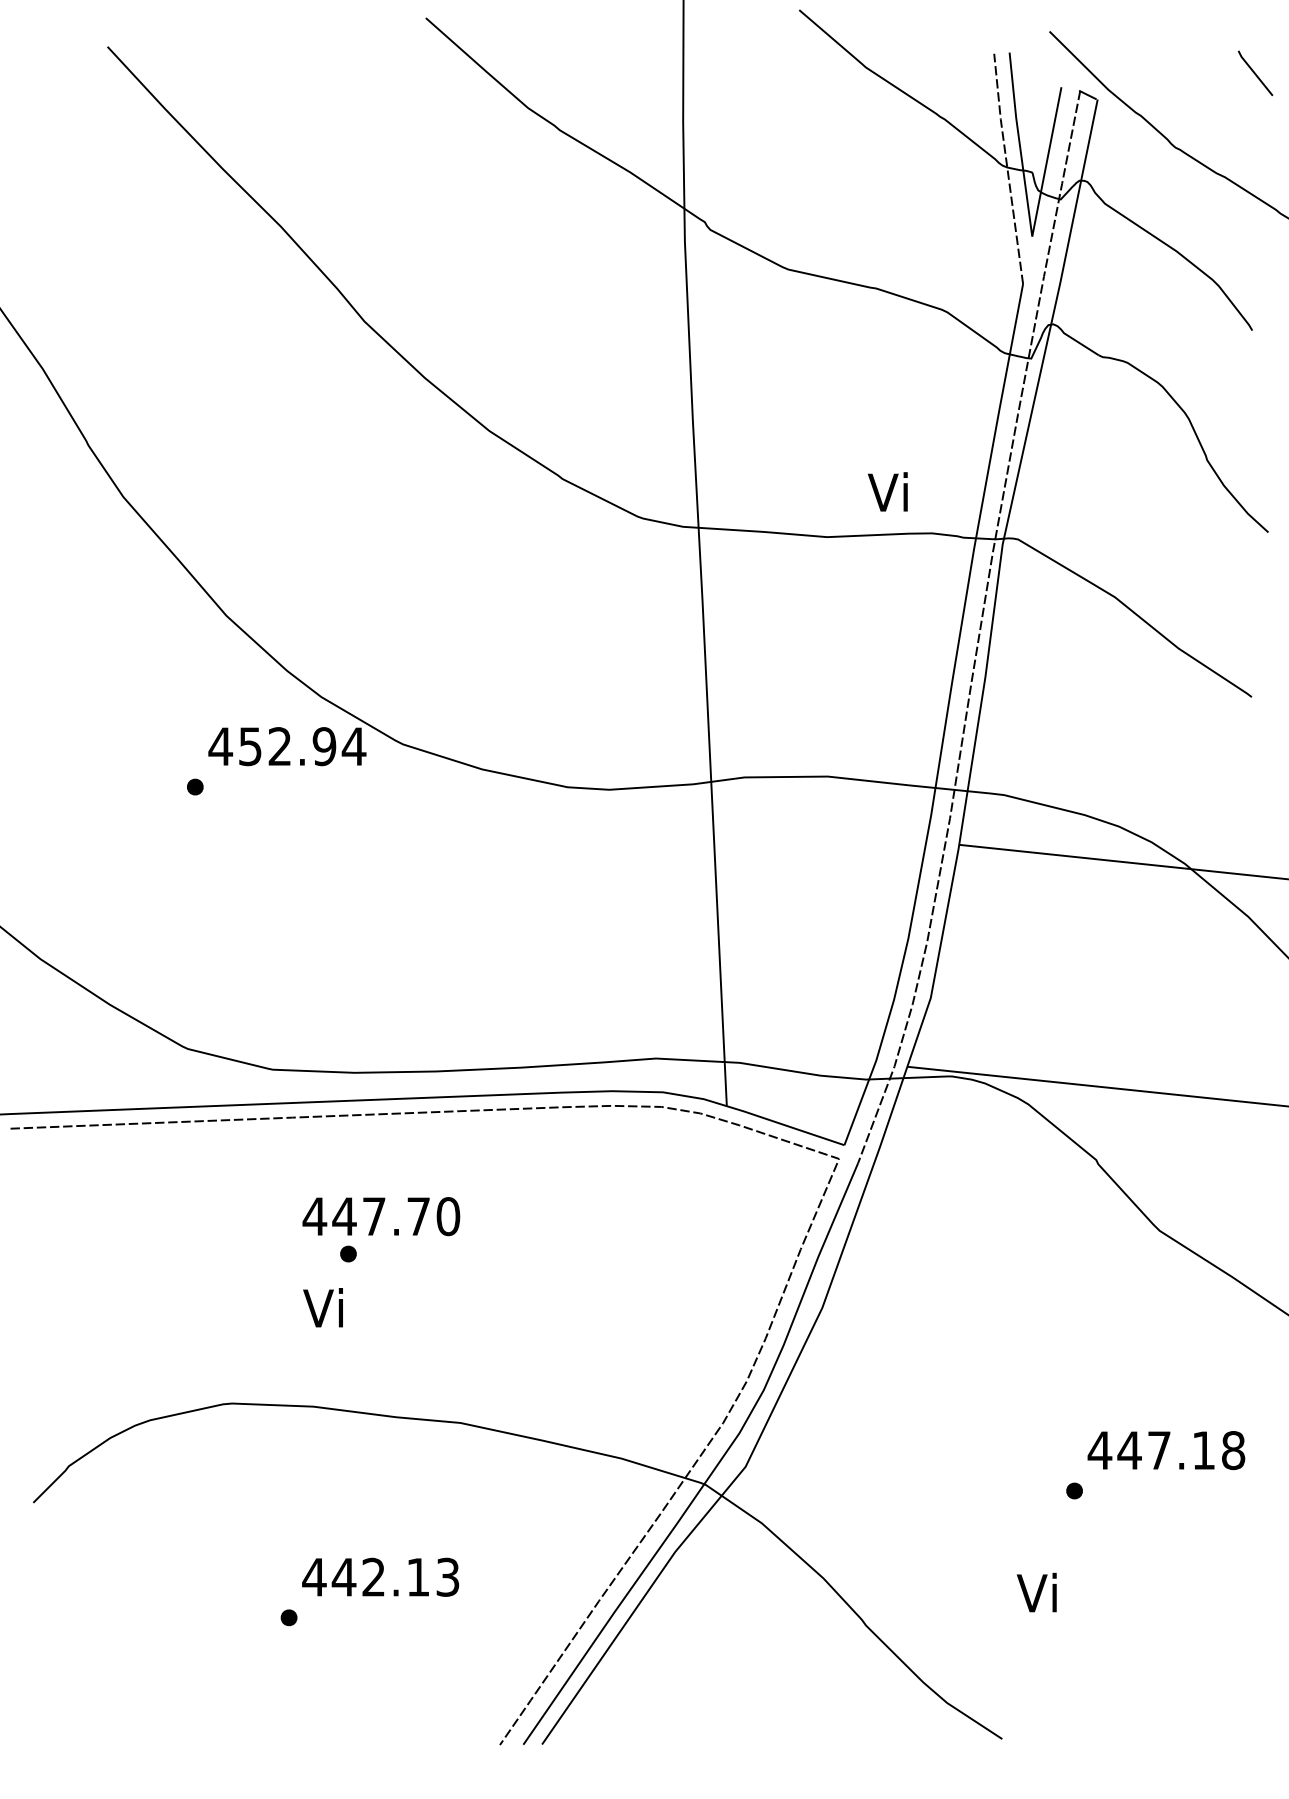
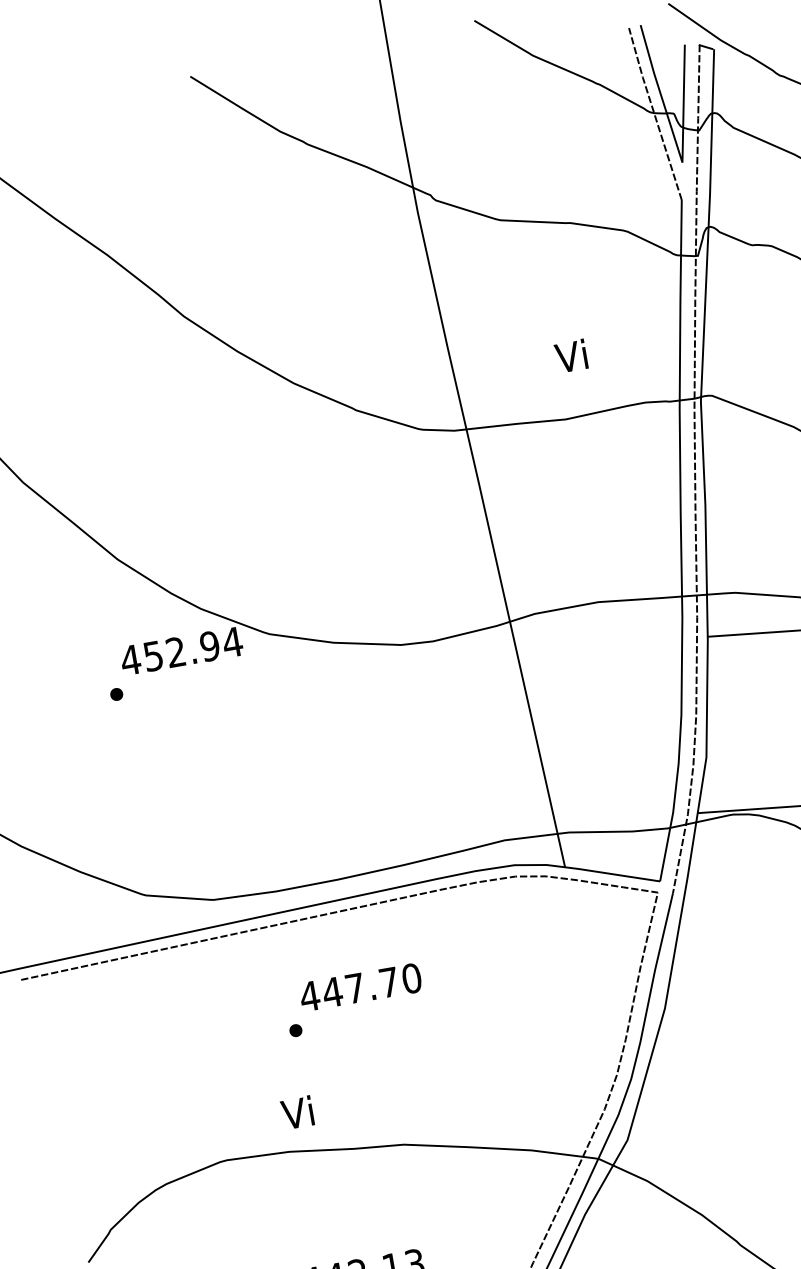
text: (887, 491) -> (570, 355), moved
text: (381, 1216) -> (360, 987), moved
text: (322, 1307) -> (296, 1112), moved

